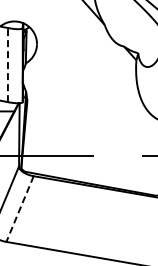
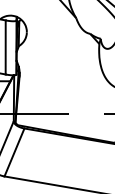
line: (7, 64) -> (5, 47), dashed -> solid
line: (20, 209) -> (14, 152), dashed -> solid

